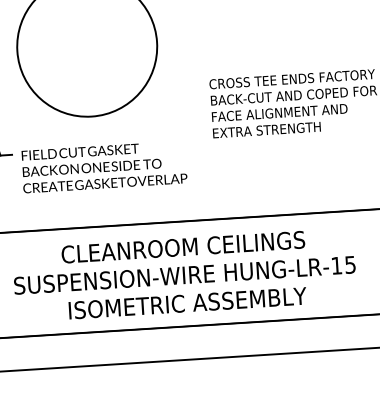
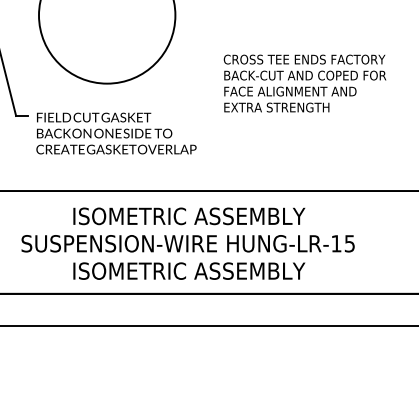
text: (183, 247) -> (188, 216), CLEANROOM CEILINGS -> ISOMETRIC ASSEMBLY

